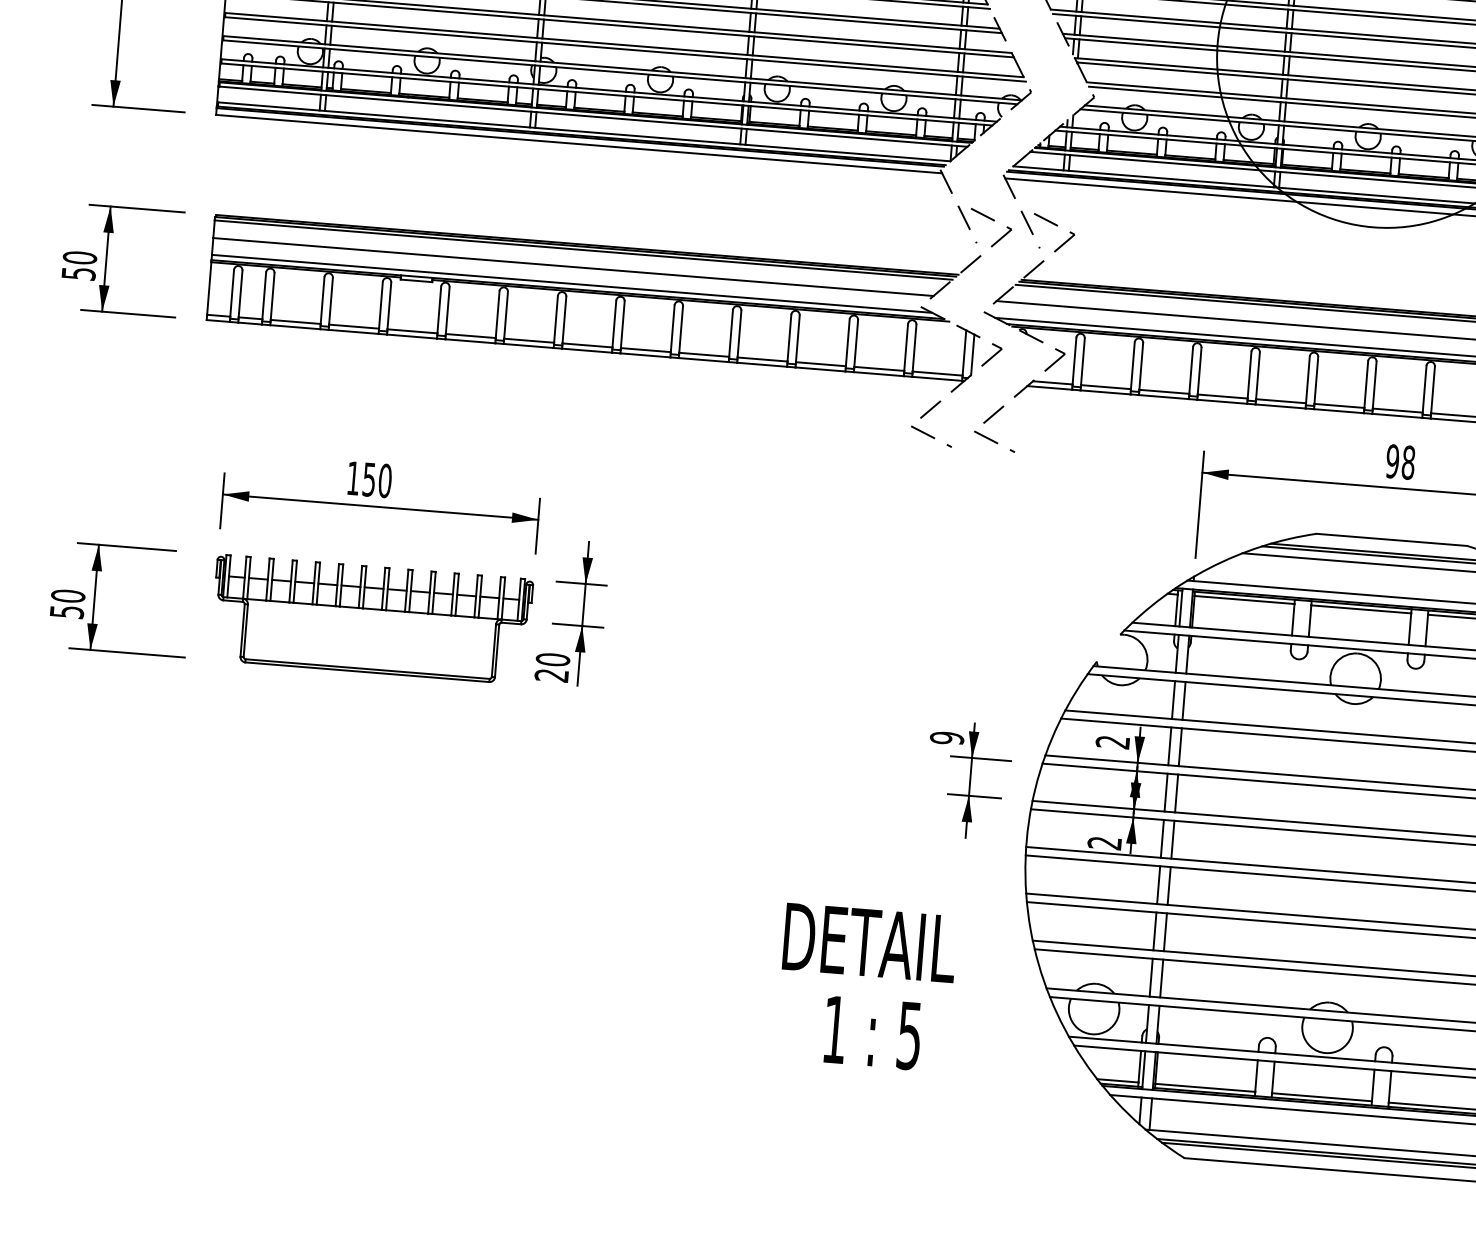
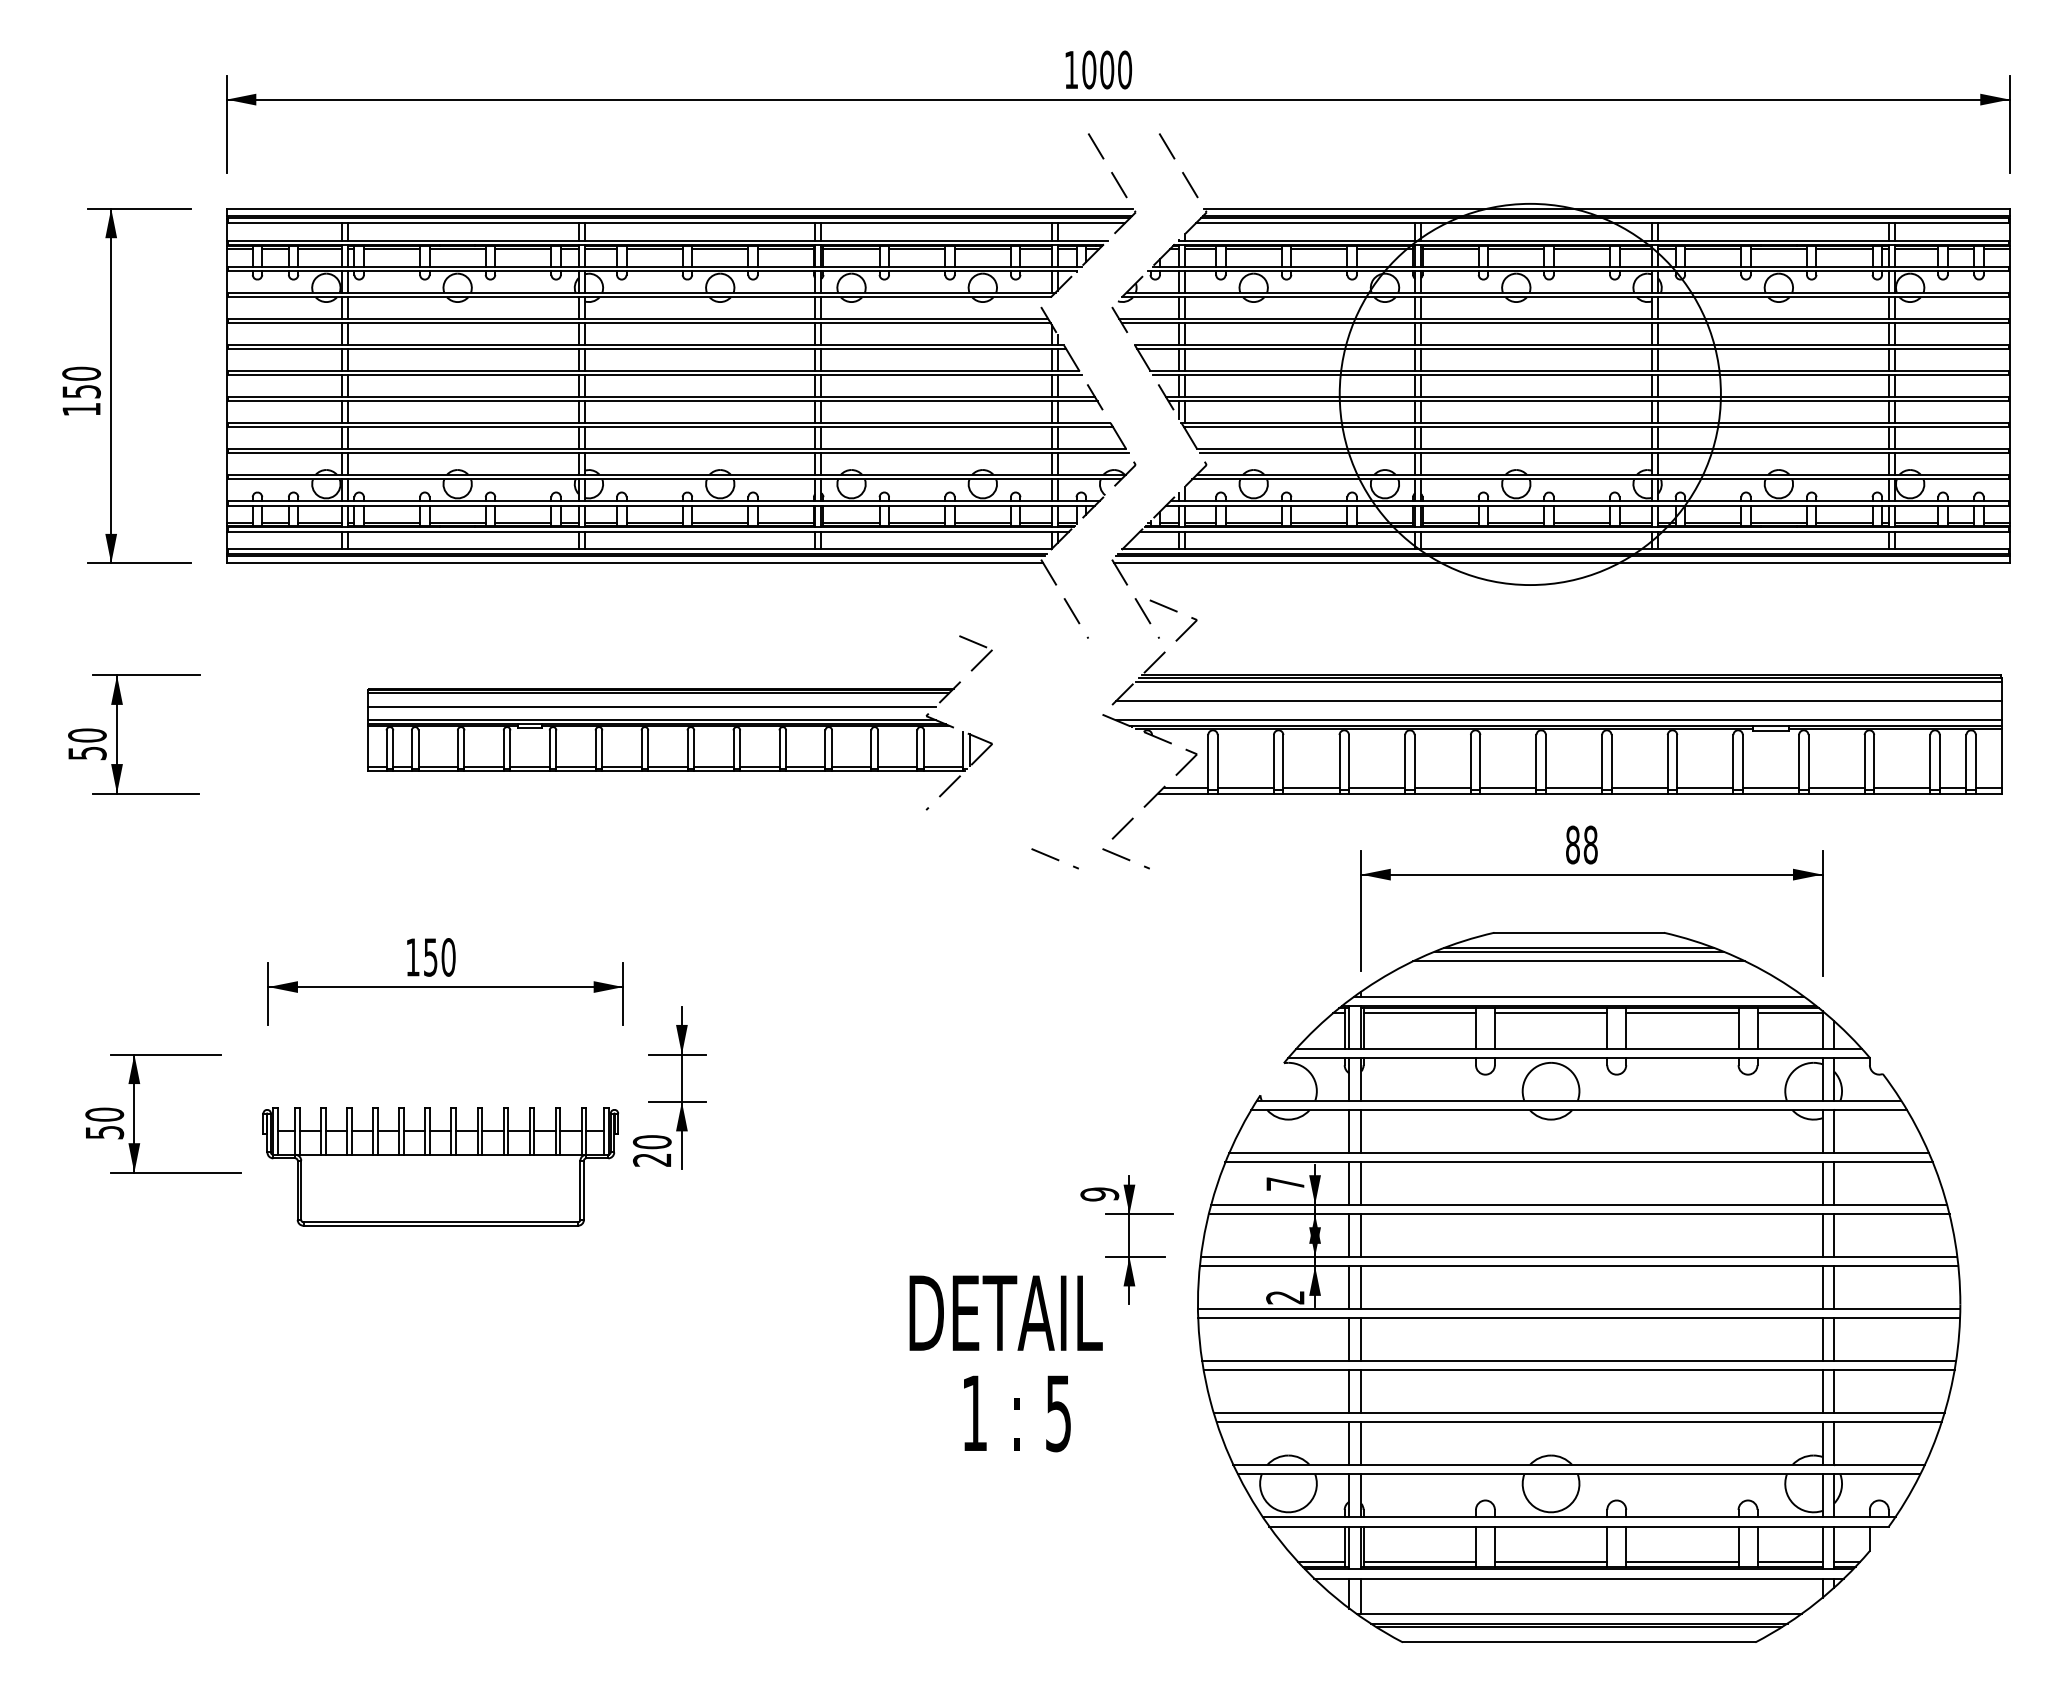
part: (608, 286) -> (680, 719), size x0.7
text: (1392, 460) -> (1572, 844), 98 -> 88
part: (371, 619) -> (440, 1166), moved
text: (1112, 741) -> (1285, 1183), 2 -> 7
text: (865, 987) -> (1005, 1363), moved

